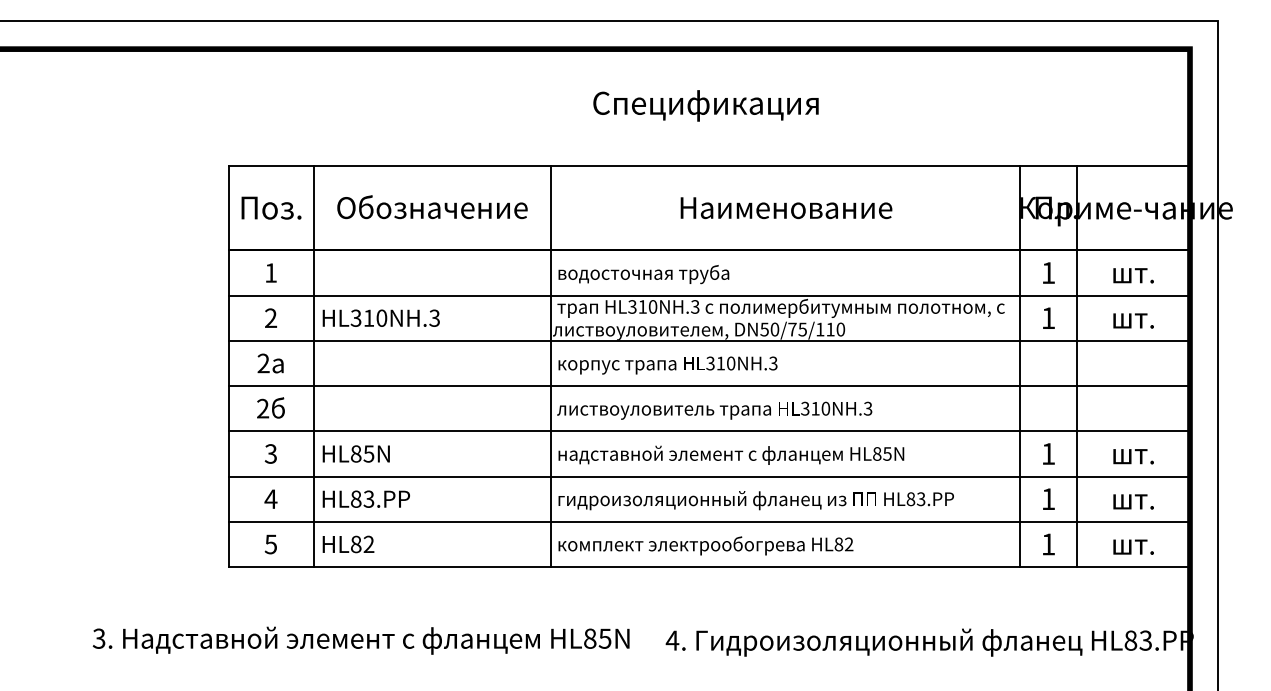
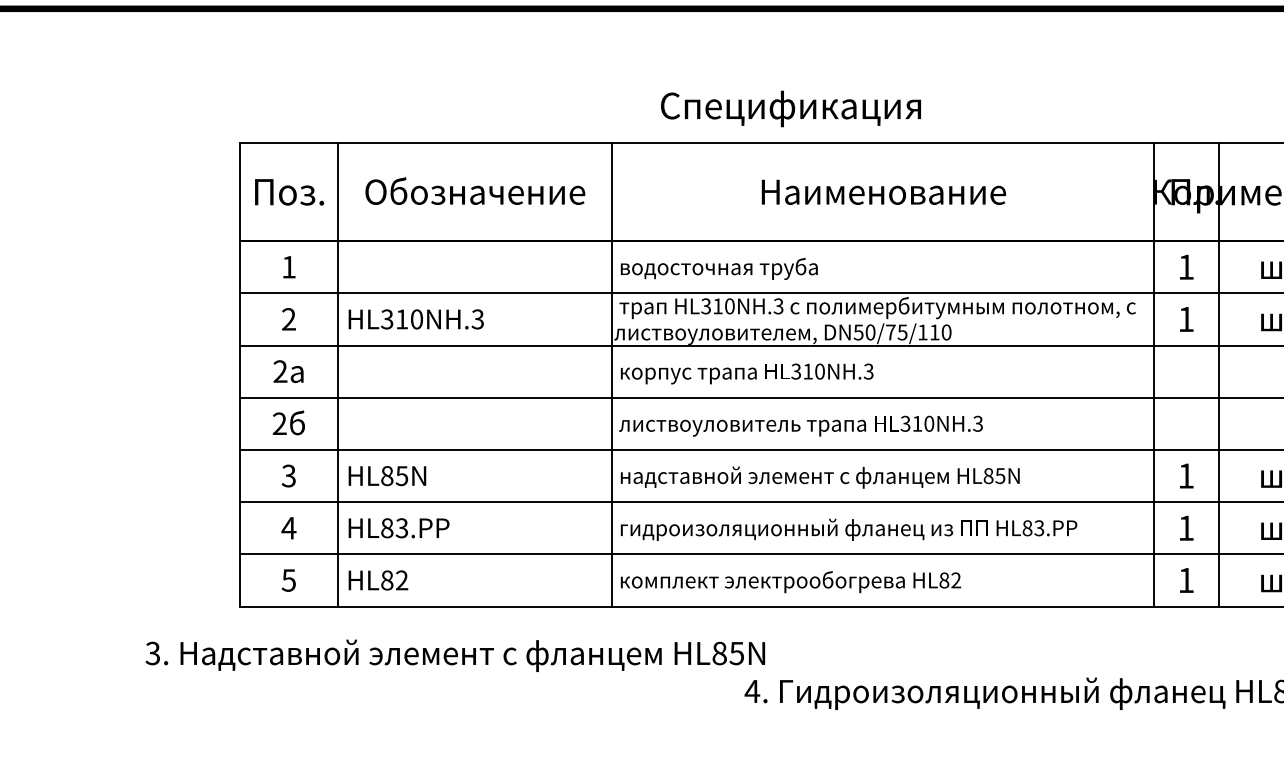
text: (705, 105) -> (790, 108), moved
text: (360, 640) -> (454, 655), moved

